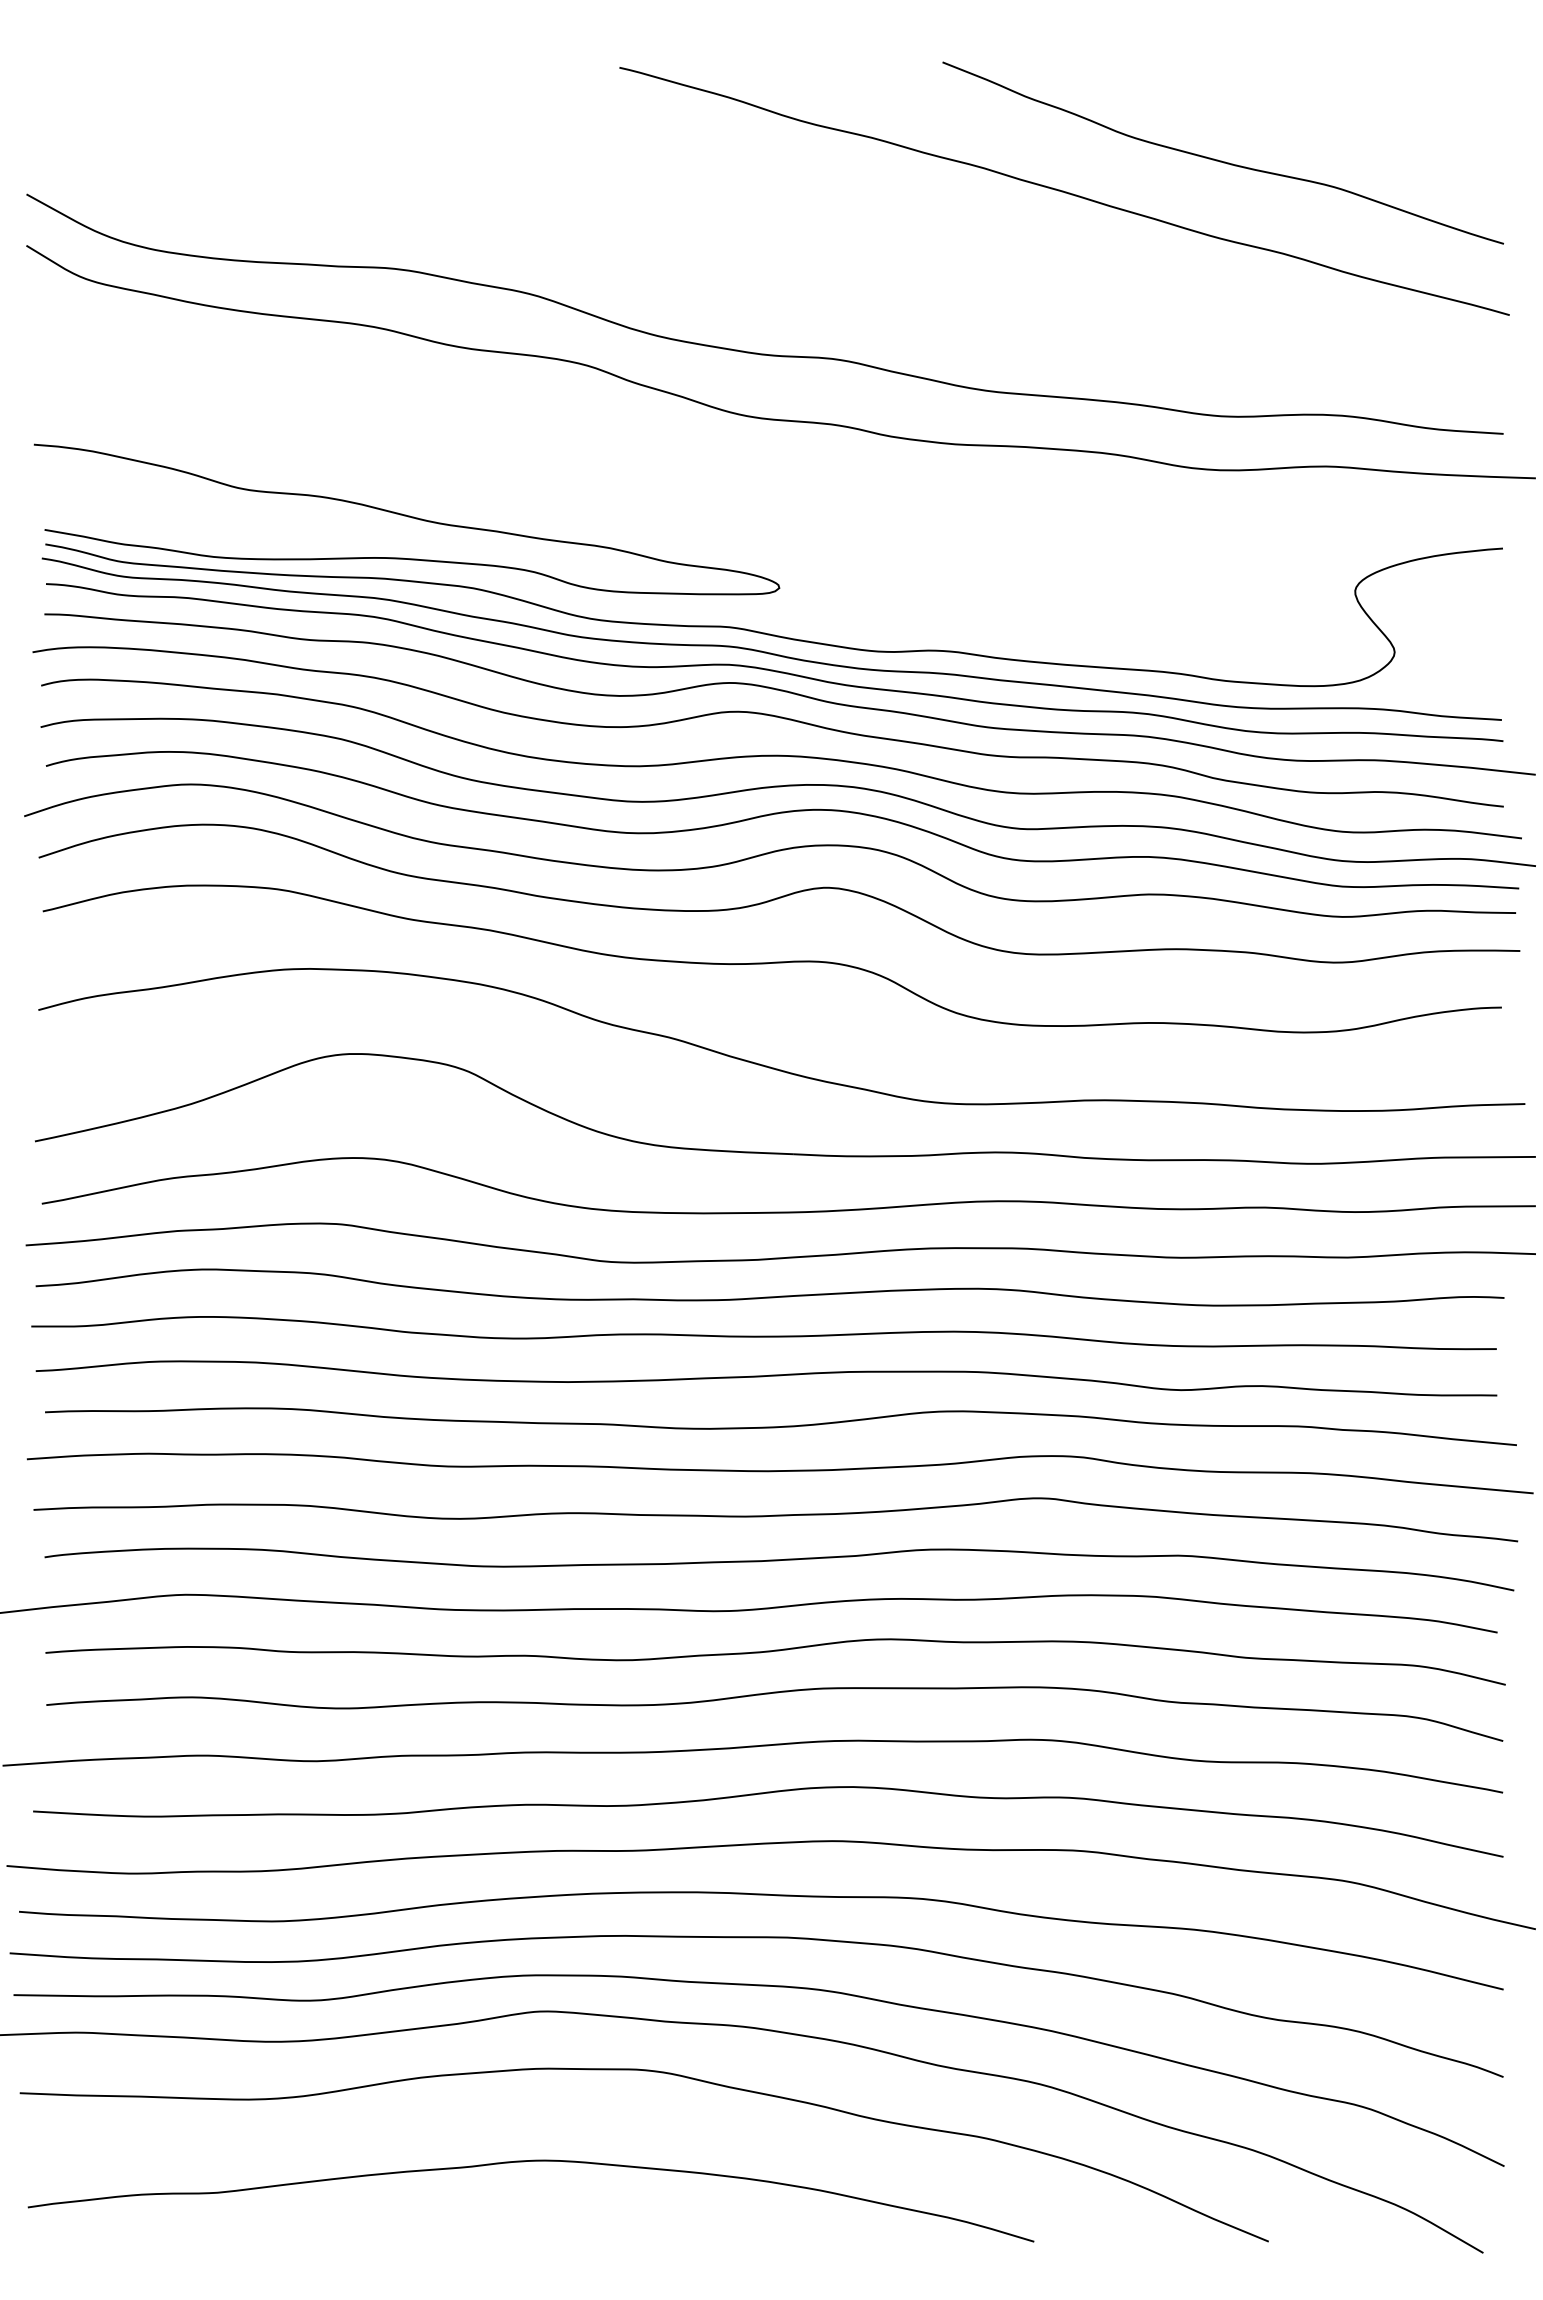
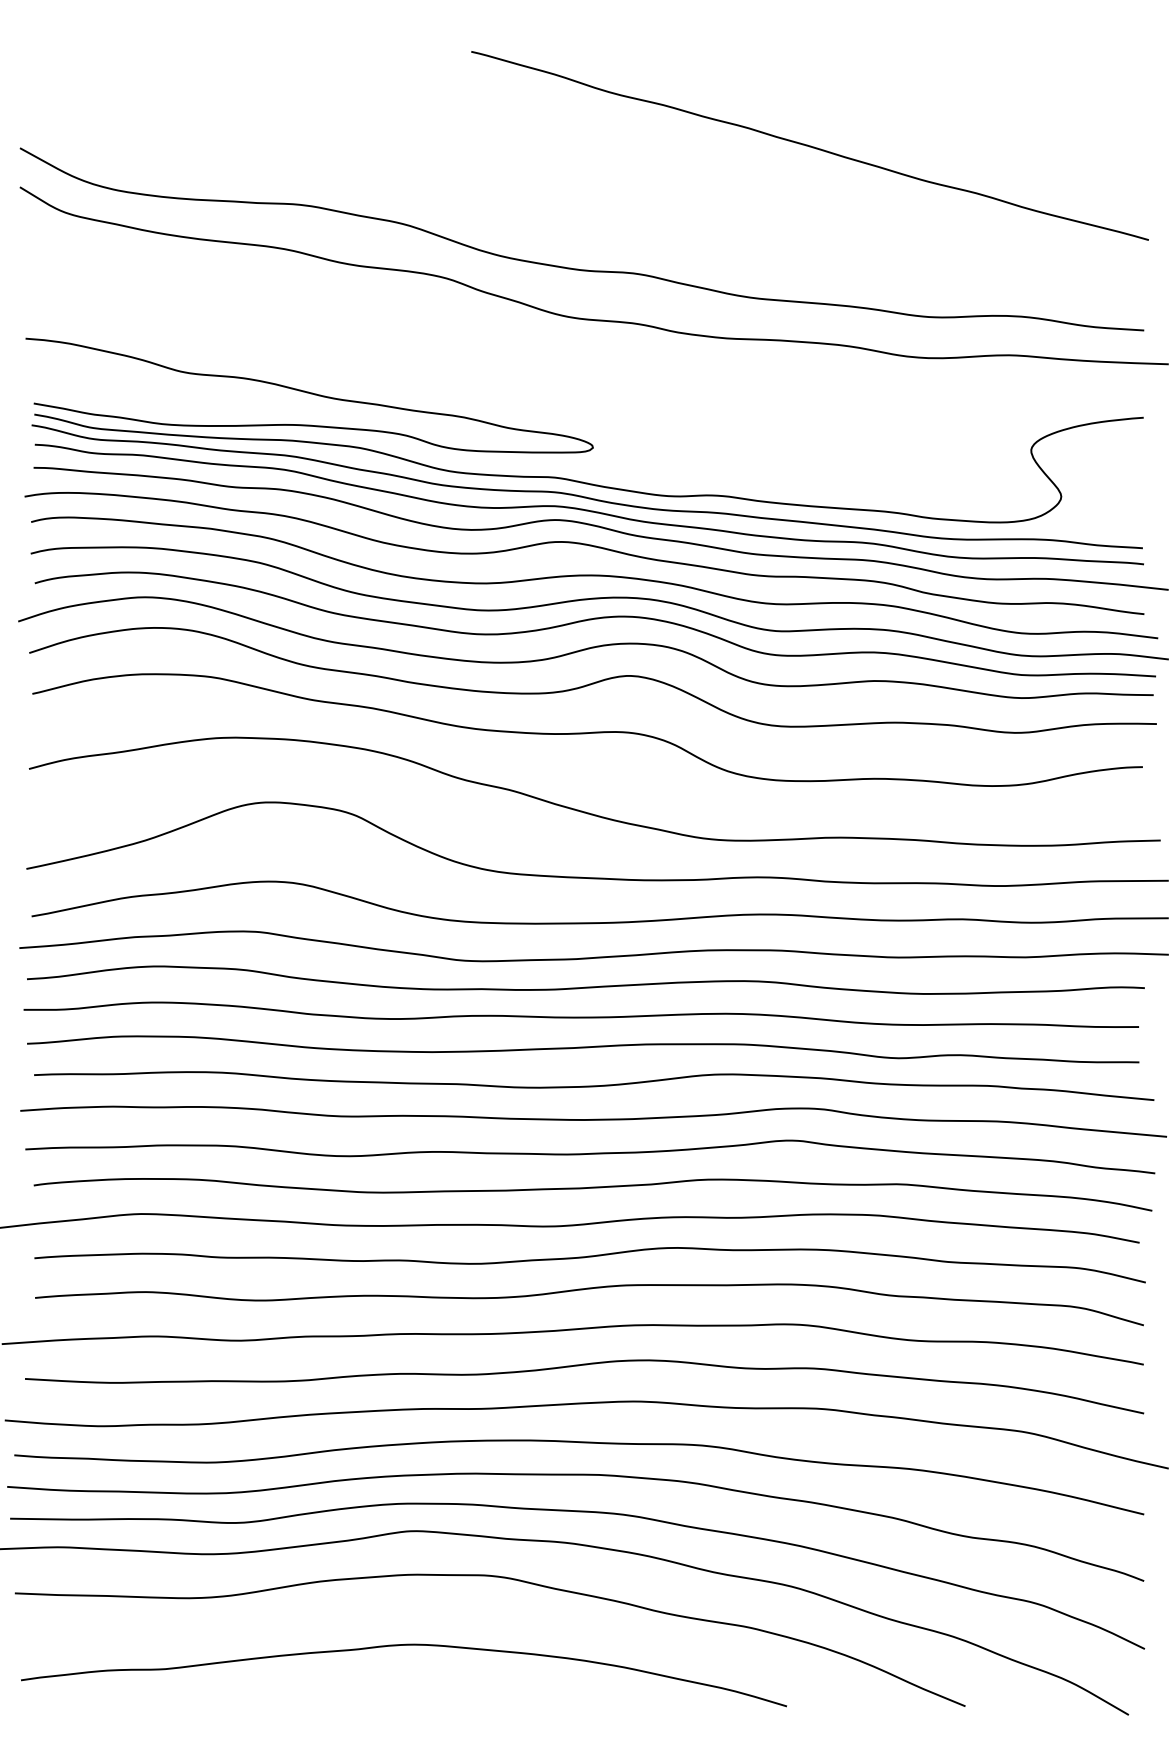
curve: (1218, 159) -> (927, 121), removed

